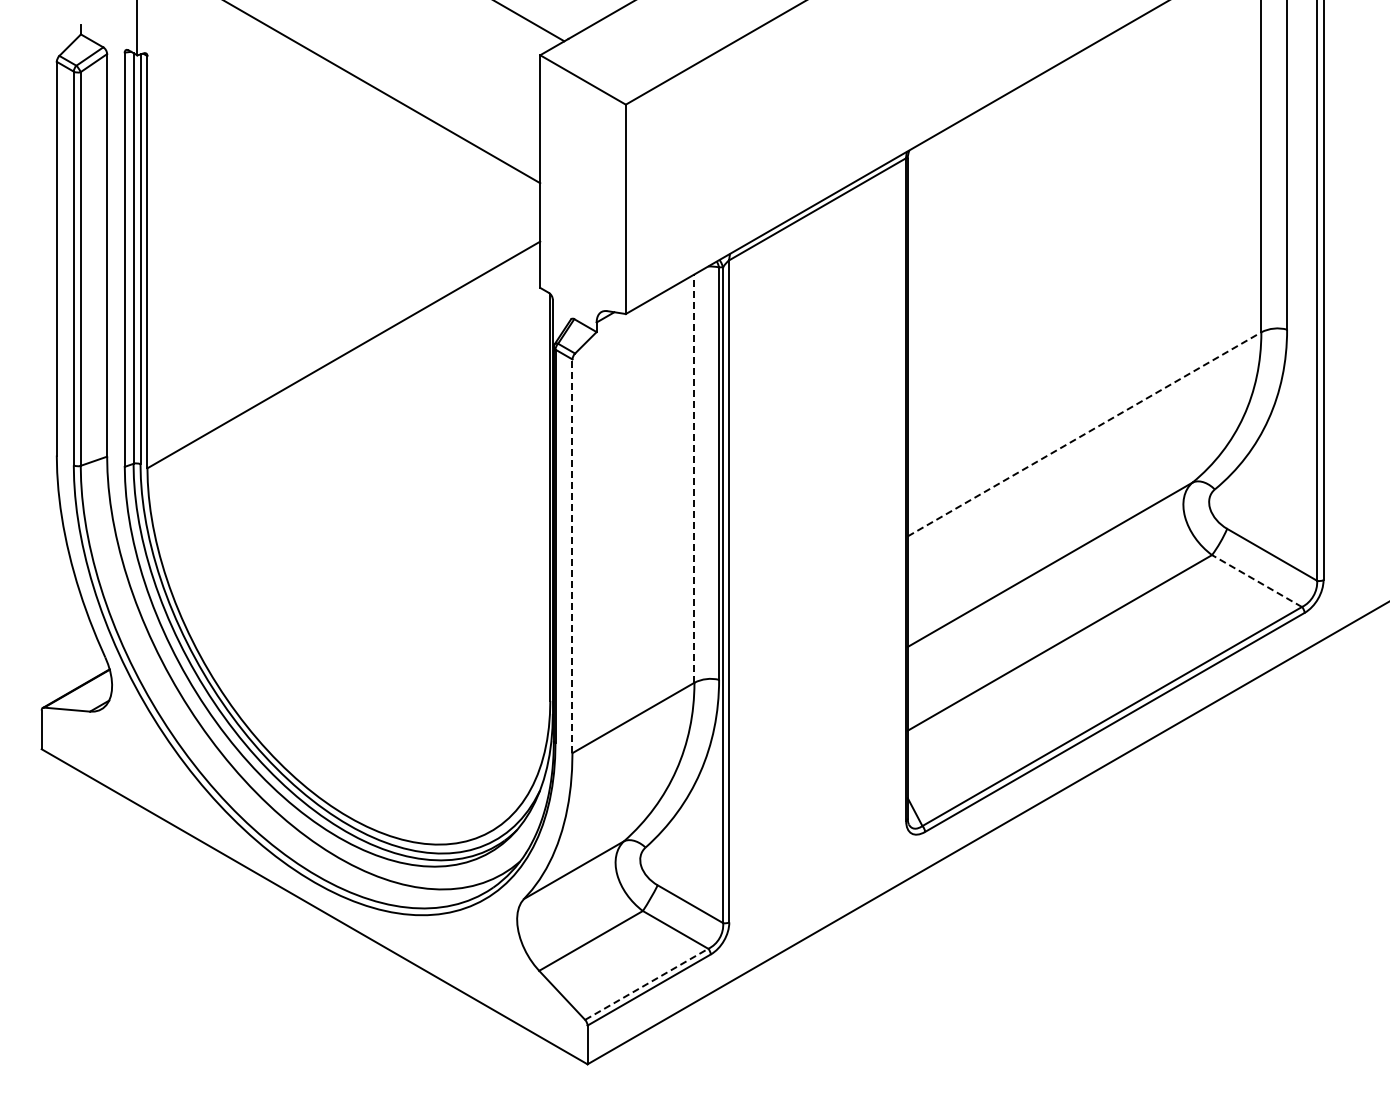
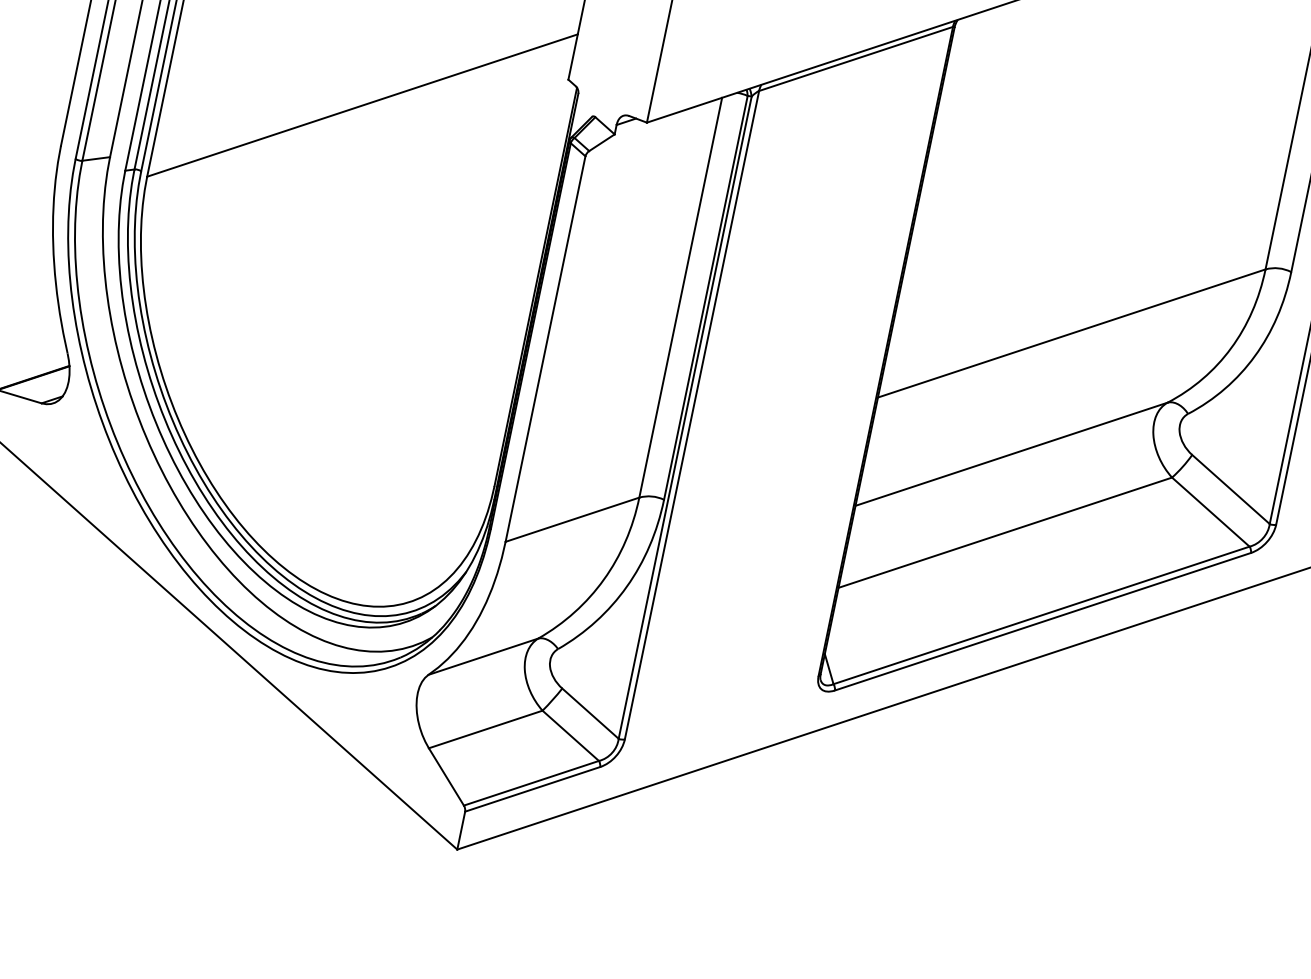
line: (1085, 434) -> (1072, 333), dashed -> solid
line: (694, 478) -> (680, 297), dashed -> solid
line: (572, 556) -> (545, 349), dashed -> solid
line: (1257, 581) -> (1211, 512), dashed -> solid
line: (647, 984) -> (532, 783), dashed -> solid

